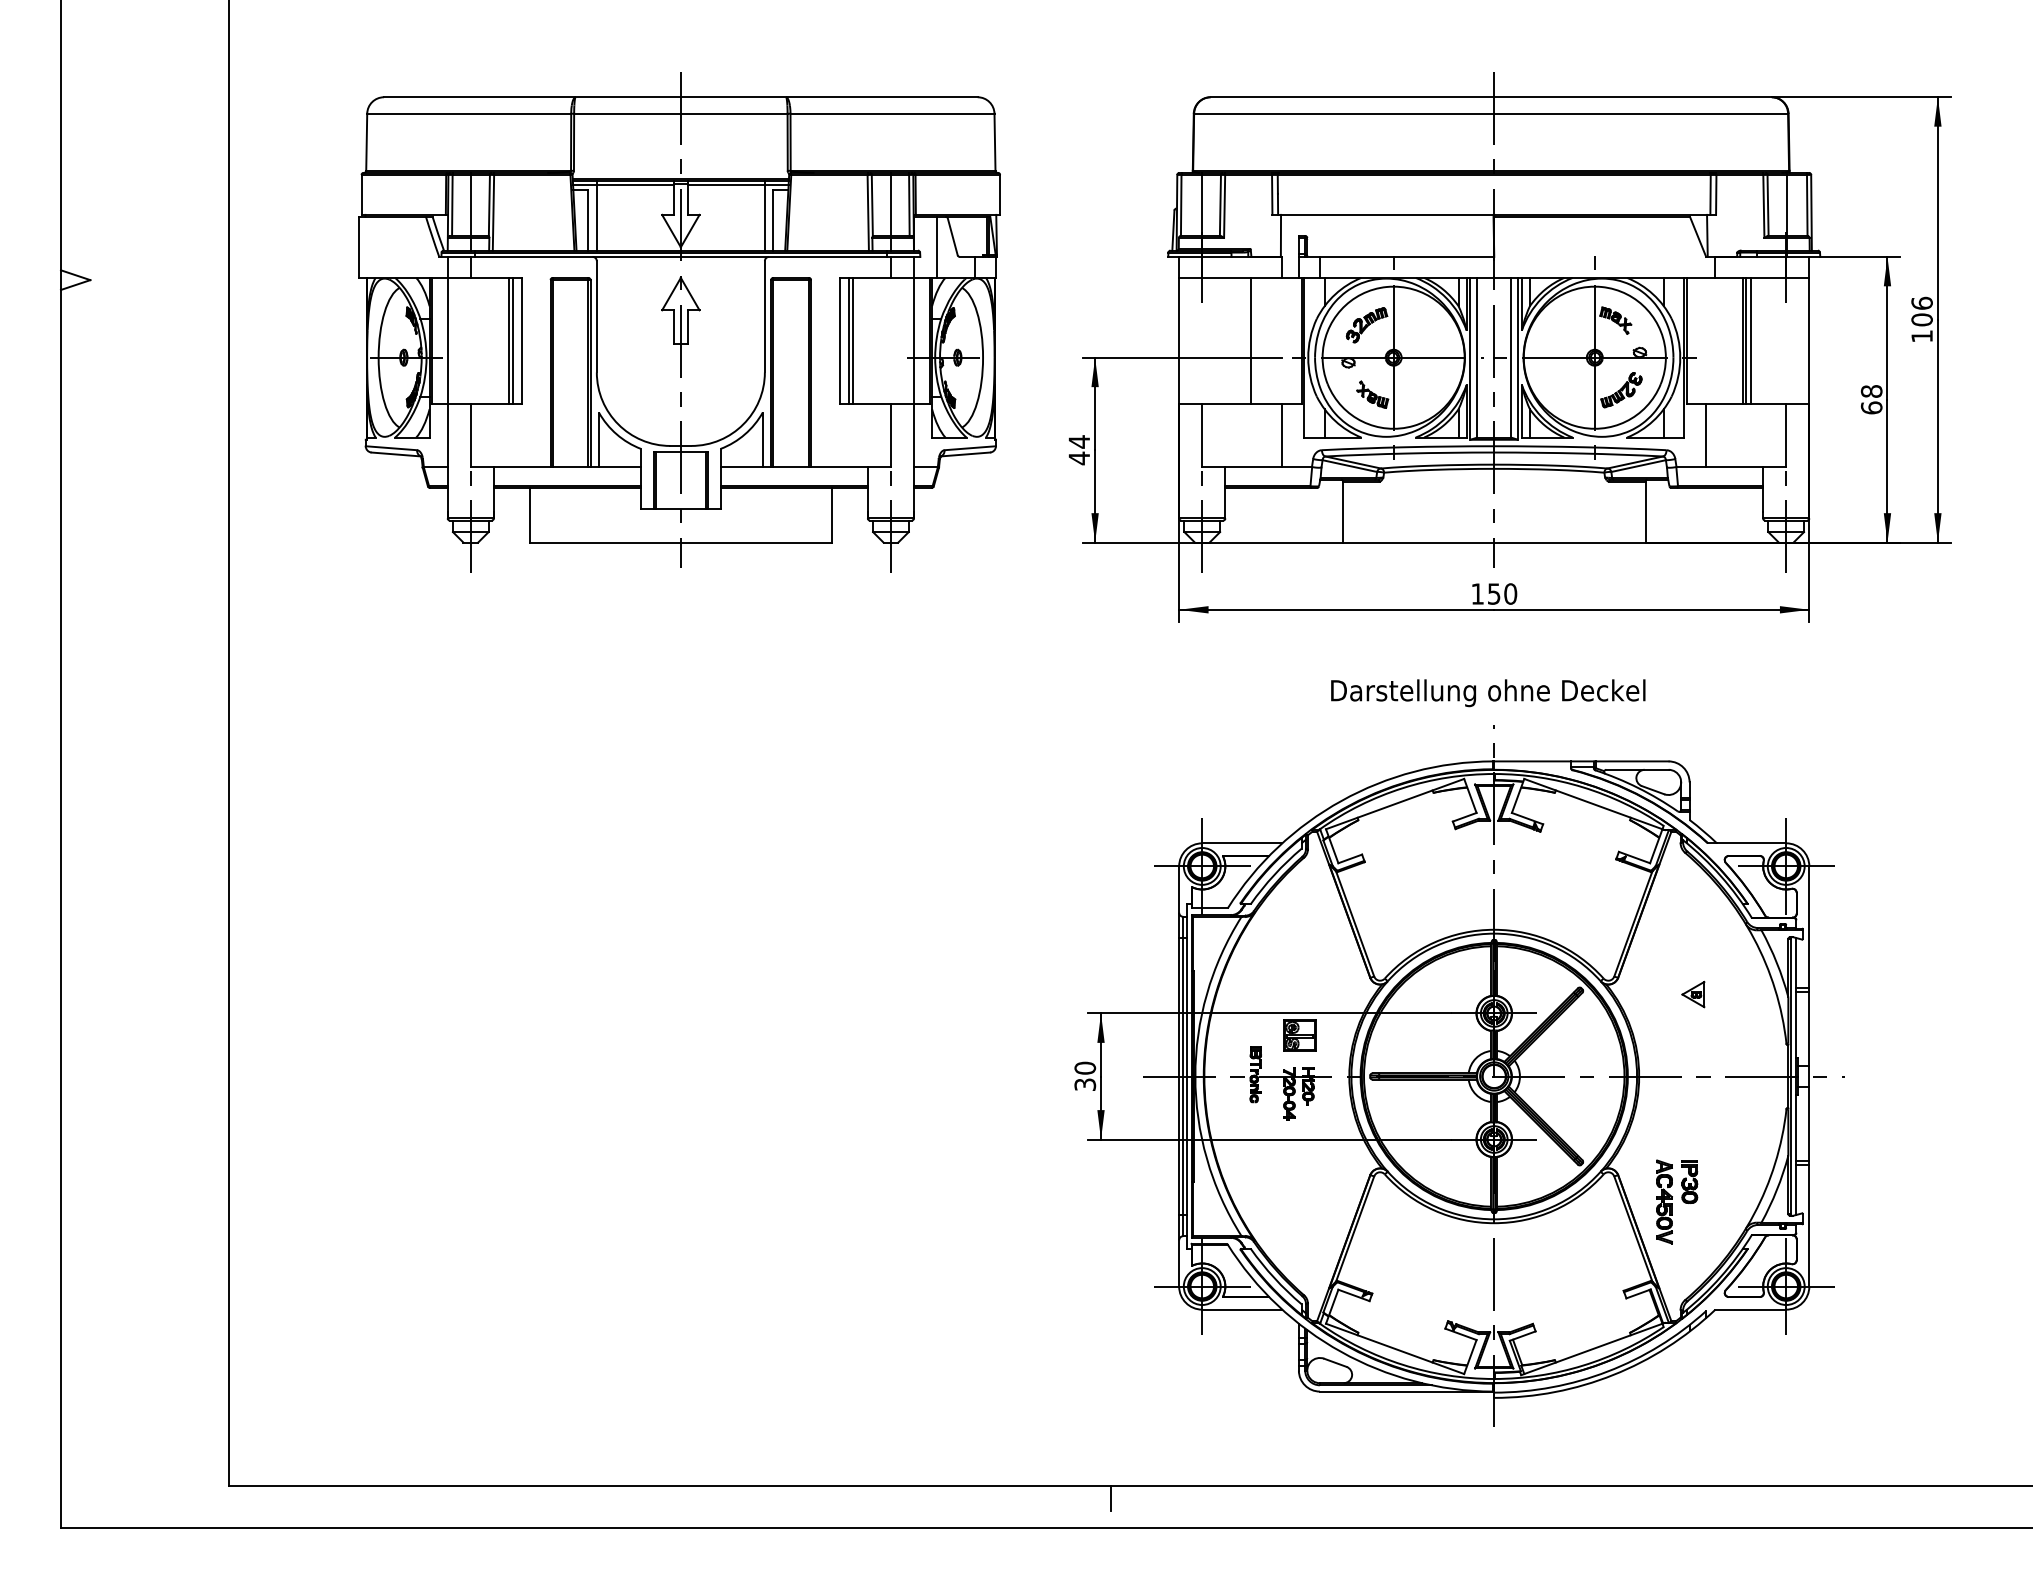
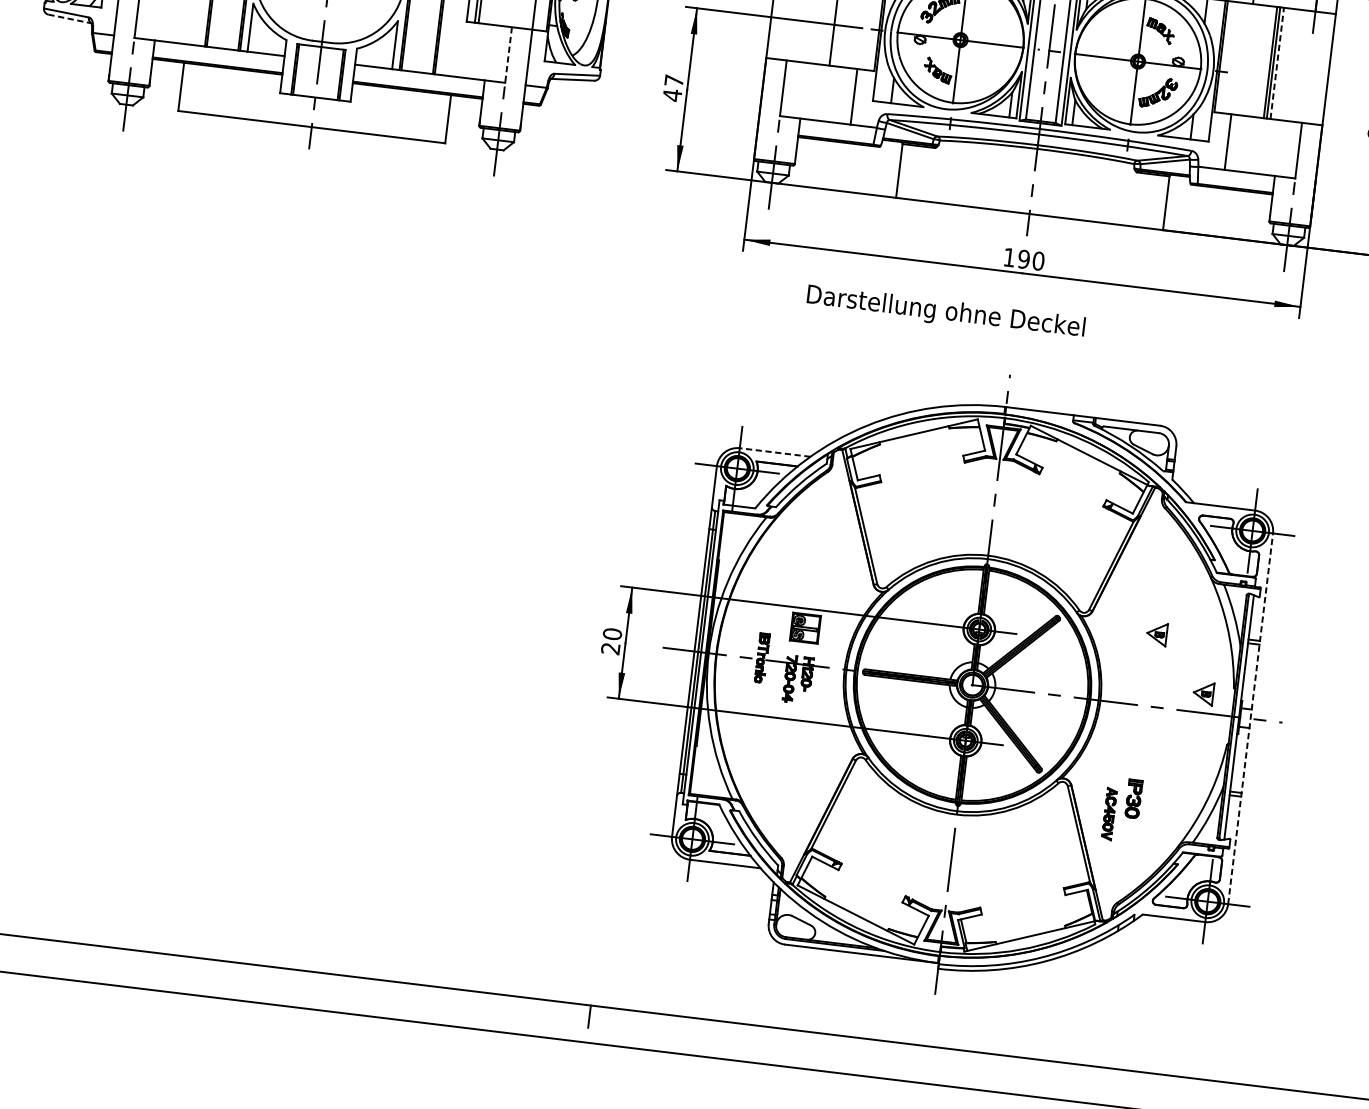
line: (1750, 340) -> (1277, 63), solid -> dashed
line: (890, 435) -> (508, 55), solid -> dashed
text: (1078, 441) -> (673, 80), 44 -> 47
line: (396, 454) -> (70, 19), solid -> dashed
text: (1493, 593) -> (1023, 258), 150 -> 190
text: (1488, 693) -> (946, 313), moved
line: (1241, 843) -> (774, 452), solid -> dashed
part: (1753, 1054) -> (1203, 693), added
line: (1809, 1076) -> (1250, 718), solid -> dashed
text: (1085, 1084) -> (610, 648), 30 -> 20
part: (1664, 1201) -> (1109, 813), size x0.7

